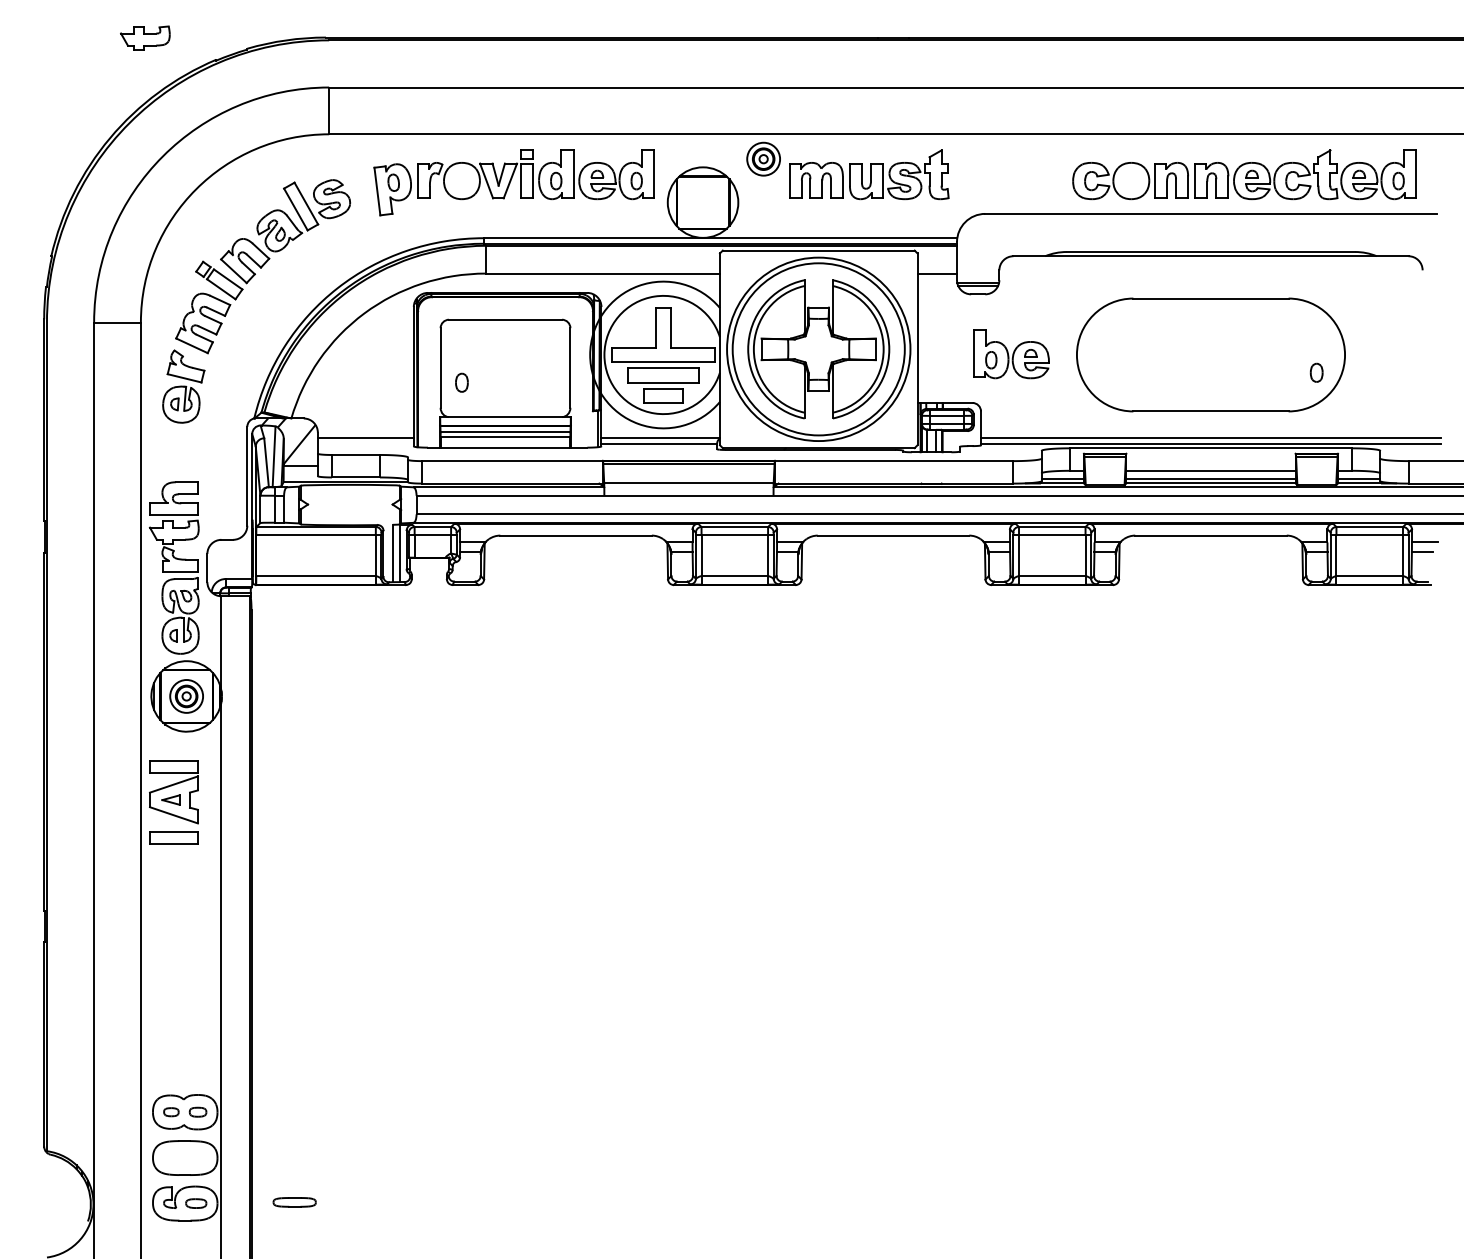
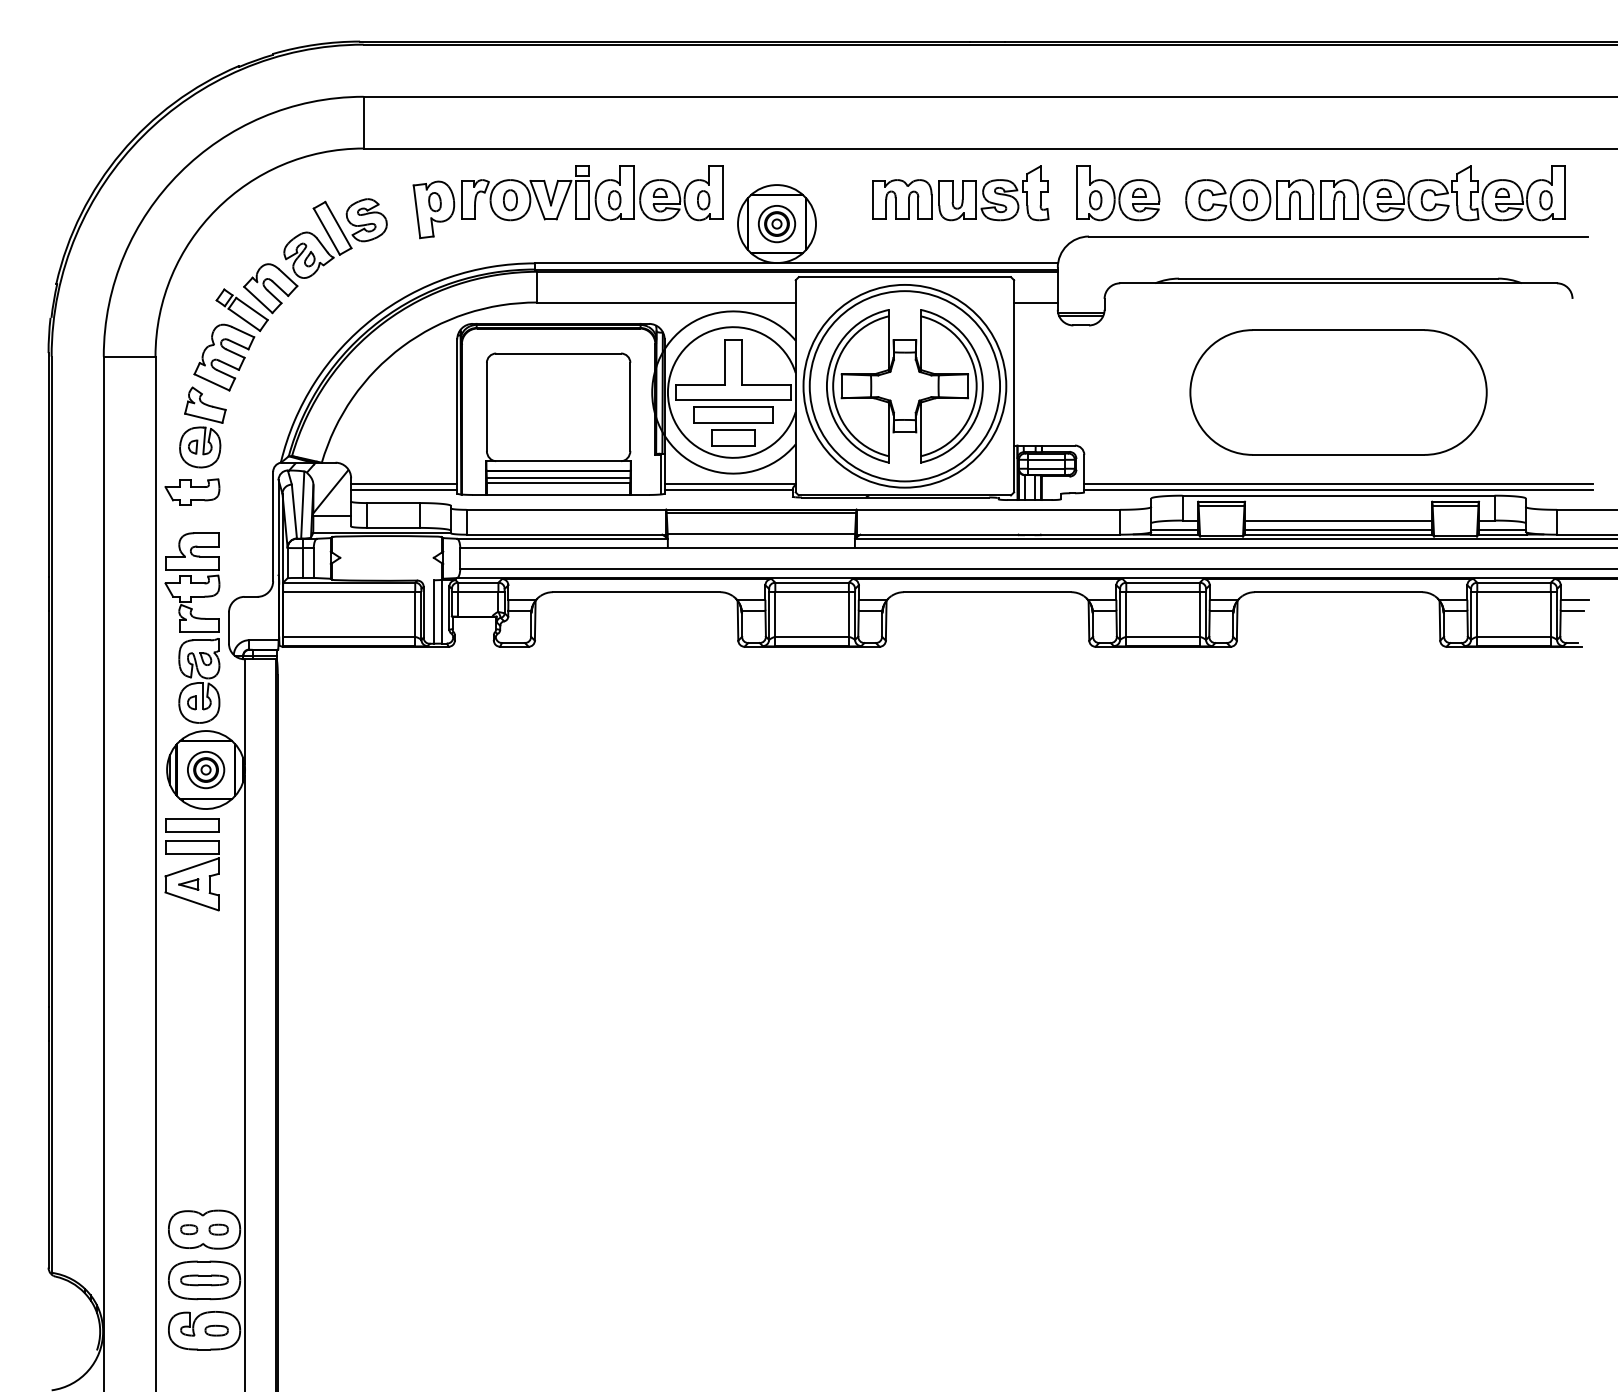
part: (145, 37) -> (192, 491), moved
part: (763, 159) -> (776, 224), moved
part: (1011, 354) -> (1118, 193), moved
part: (1316, 373) -> (1250, 200), moved
part: (462, 383) -> (510, 200), moved
line: (366, 443) -> (404, 490), added
part: (174, 837) -> (192, 825), moved
part: (294, 1202) -> (204, 1280), moved

